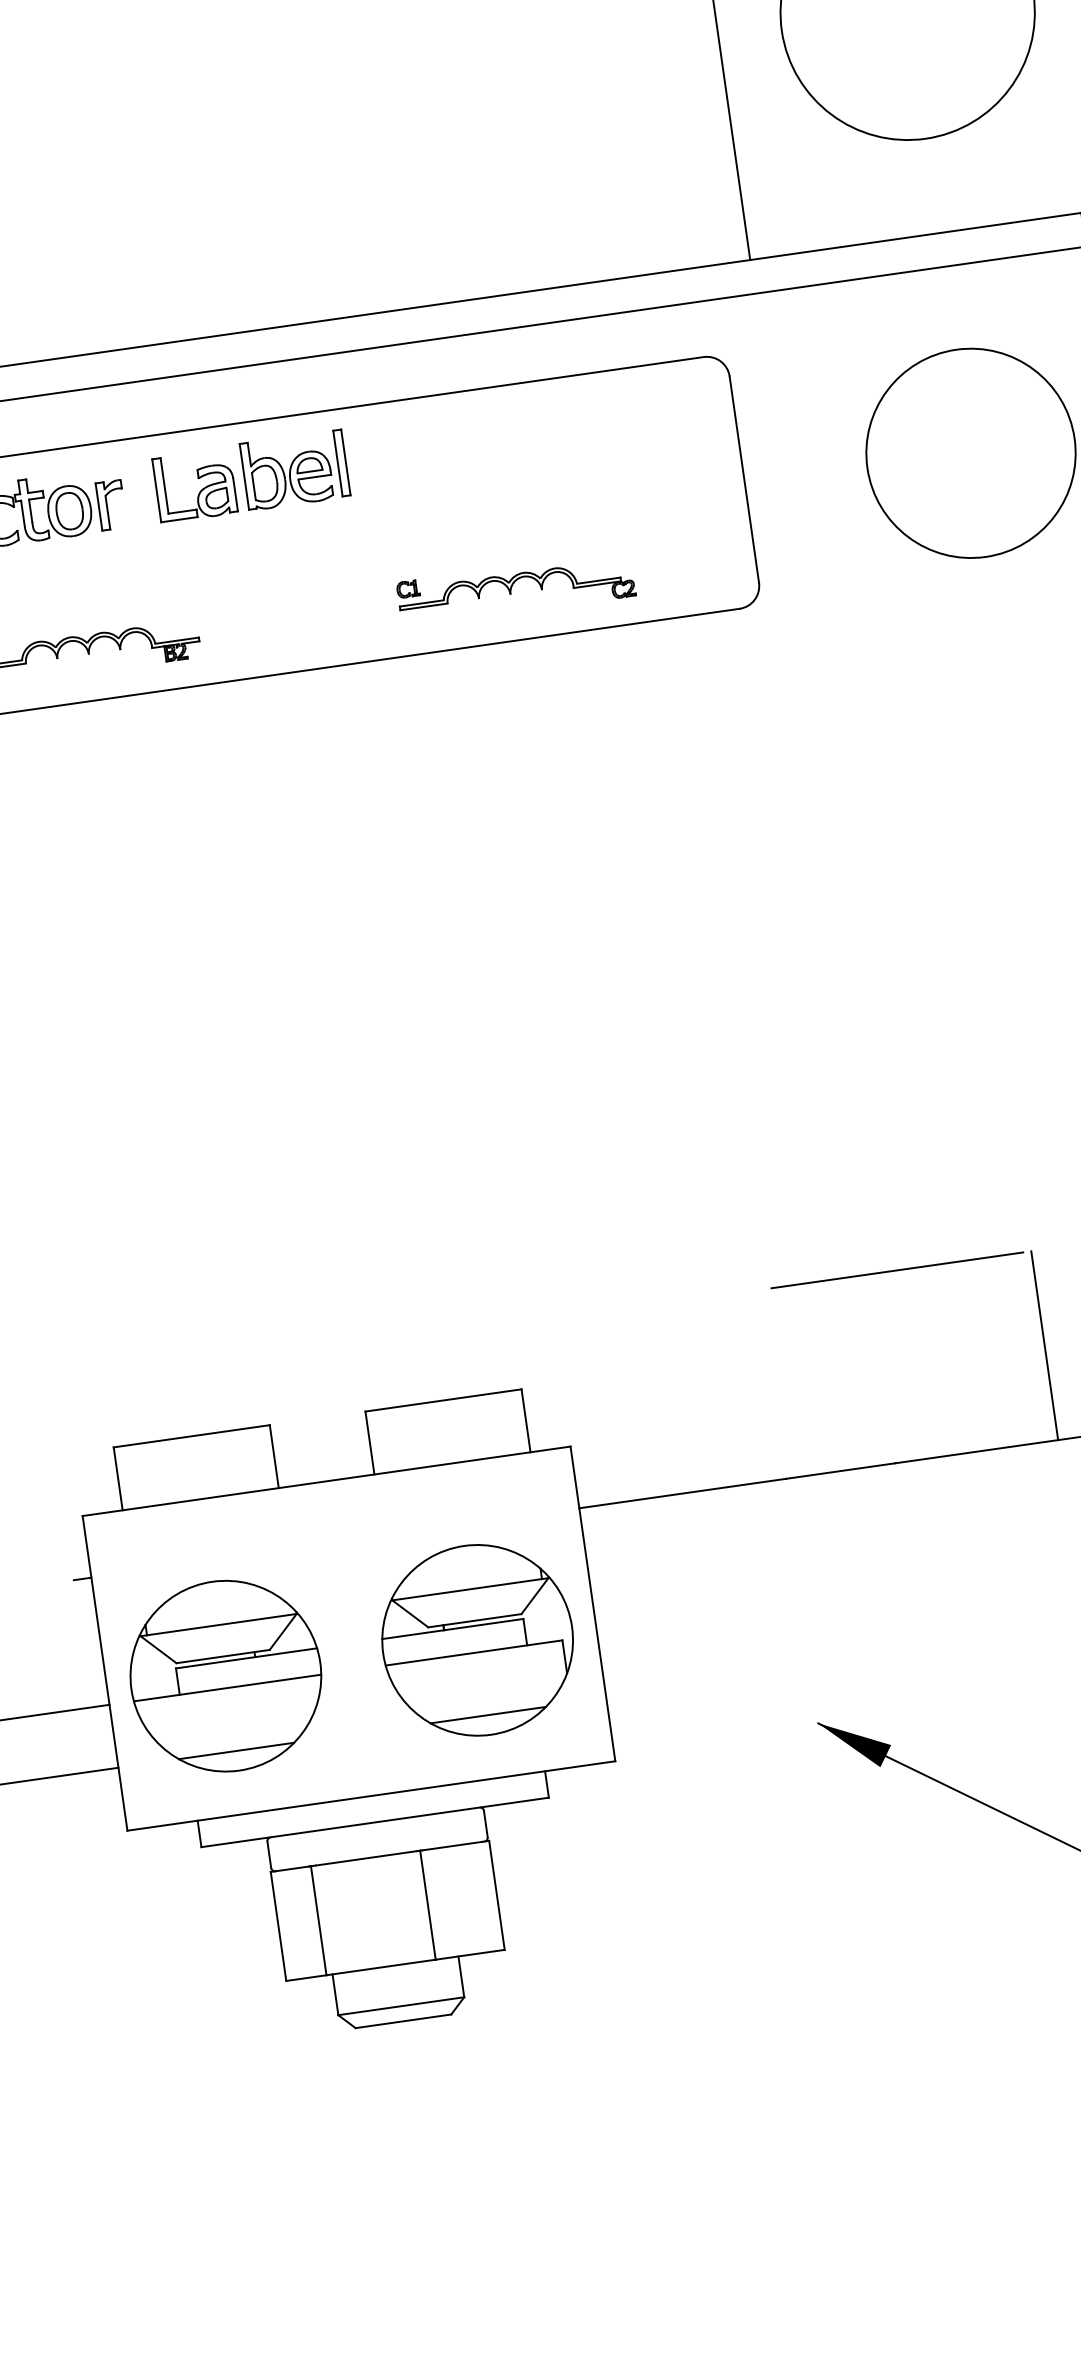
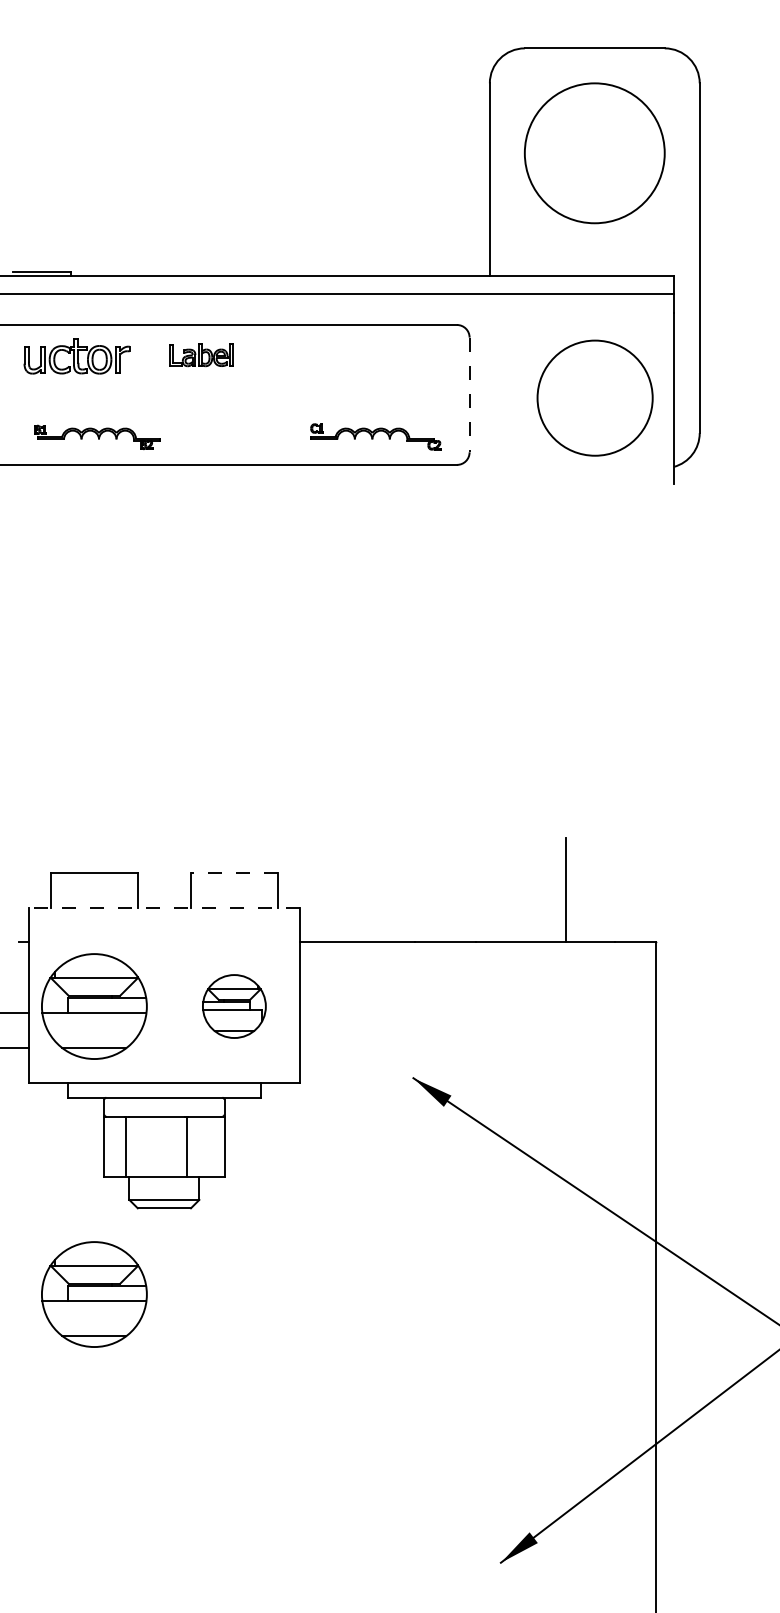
part: (251, 475) -> (201, 354), size x0.6
line: (744, 480) -> (469, 395), solid -> dashed
part: (515, 588) -> (375, 436), moved
line: (897, 1270) -> (491, 837), removed
line: (442, 1401) -> (233, 873), solid -> dashed
line: (326, 1481) -> (164, 908), solid -> dashed
part: (477, 1640) -> (234, 1006), size x0.6
part: (299, 2194) -> (94, 1294), added

